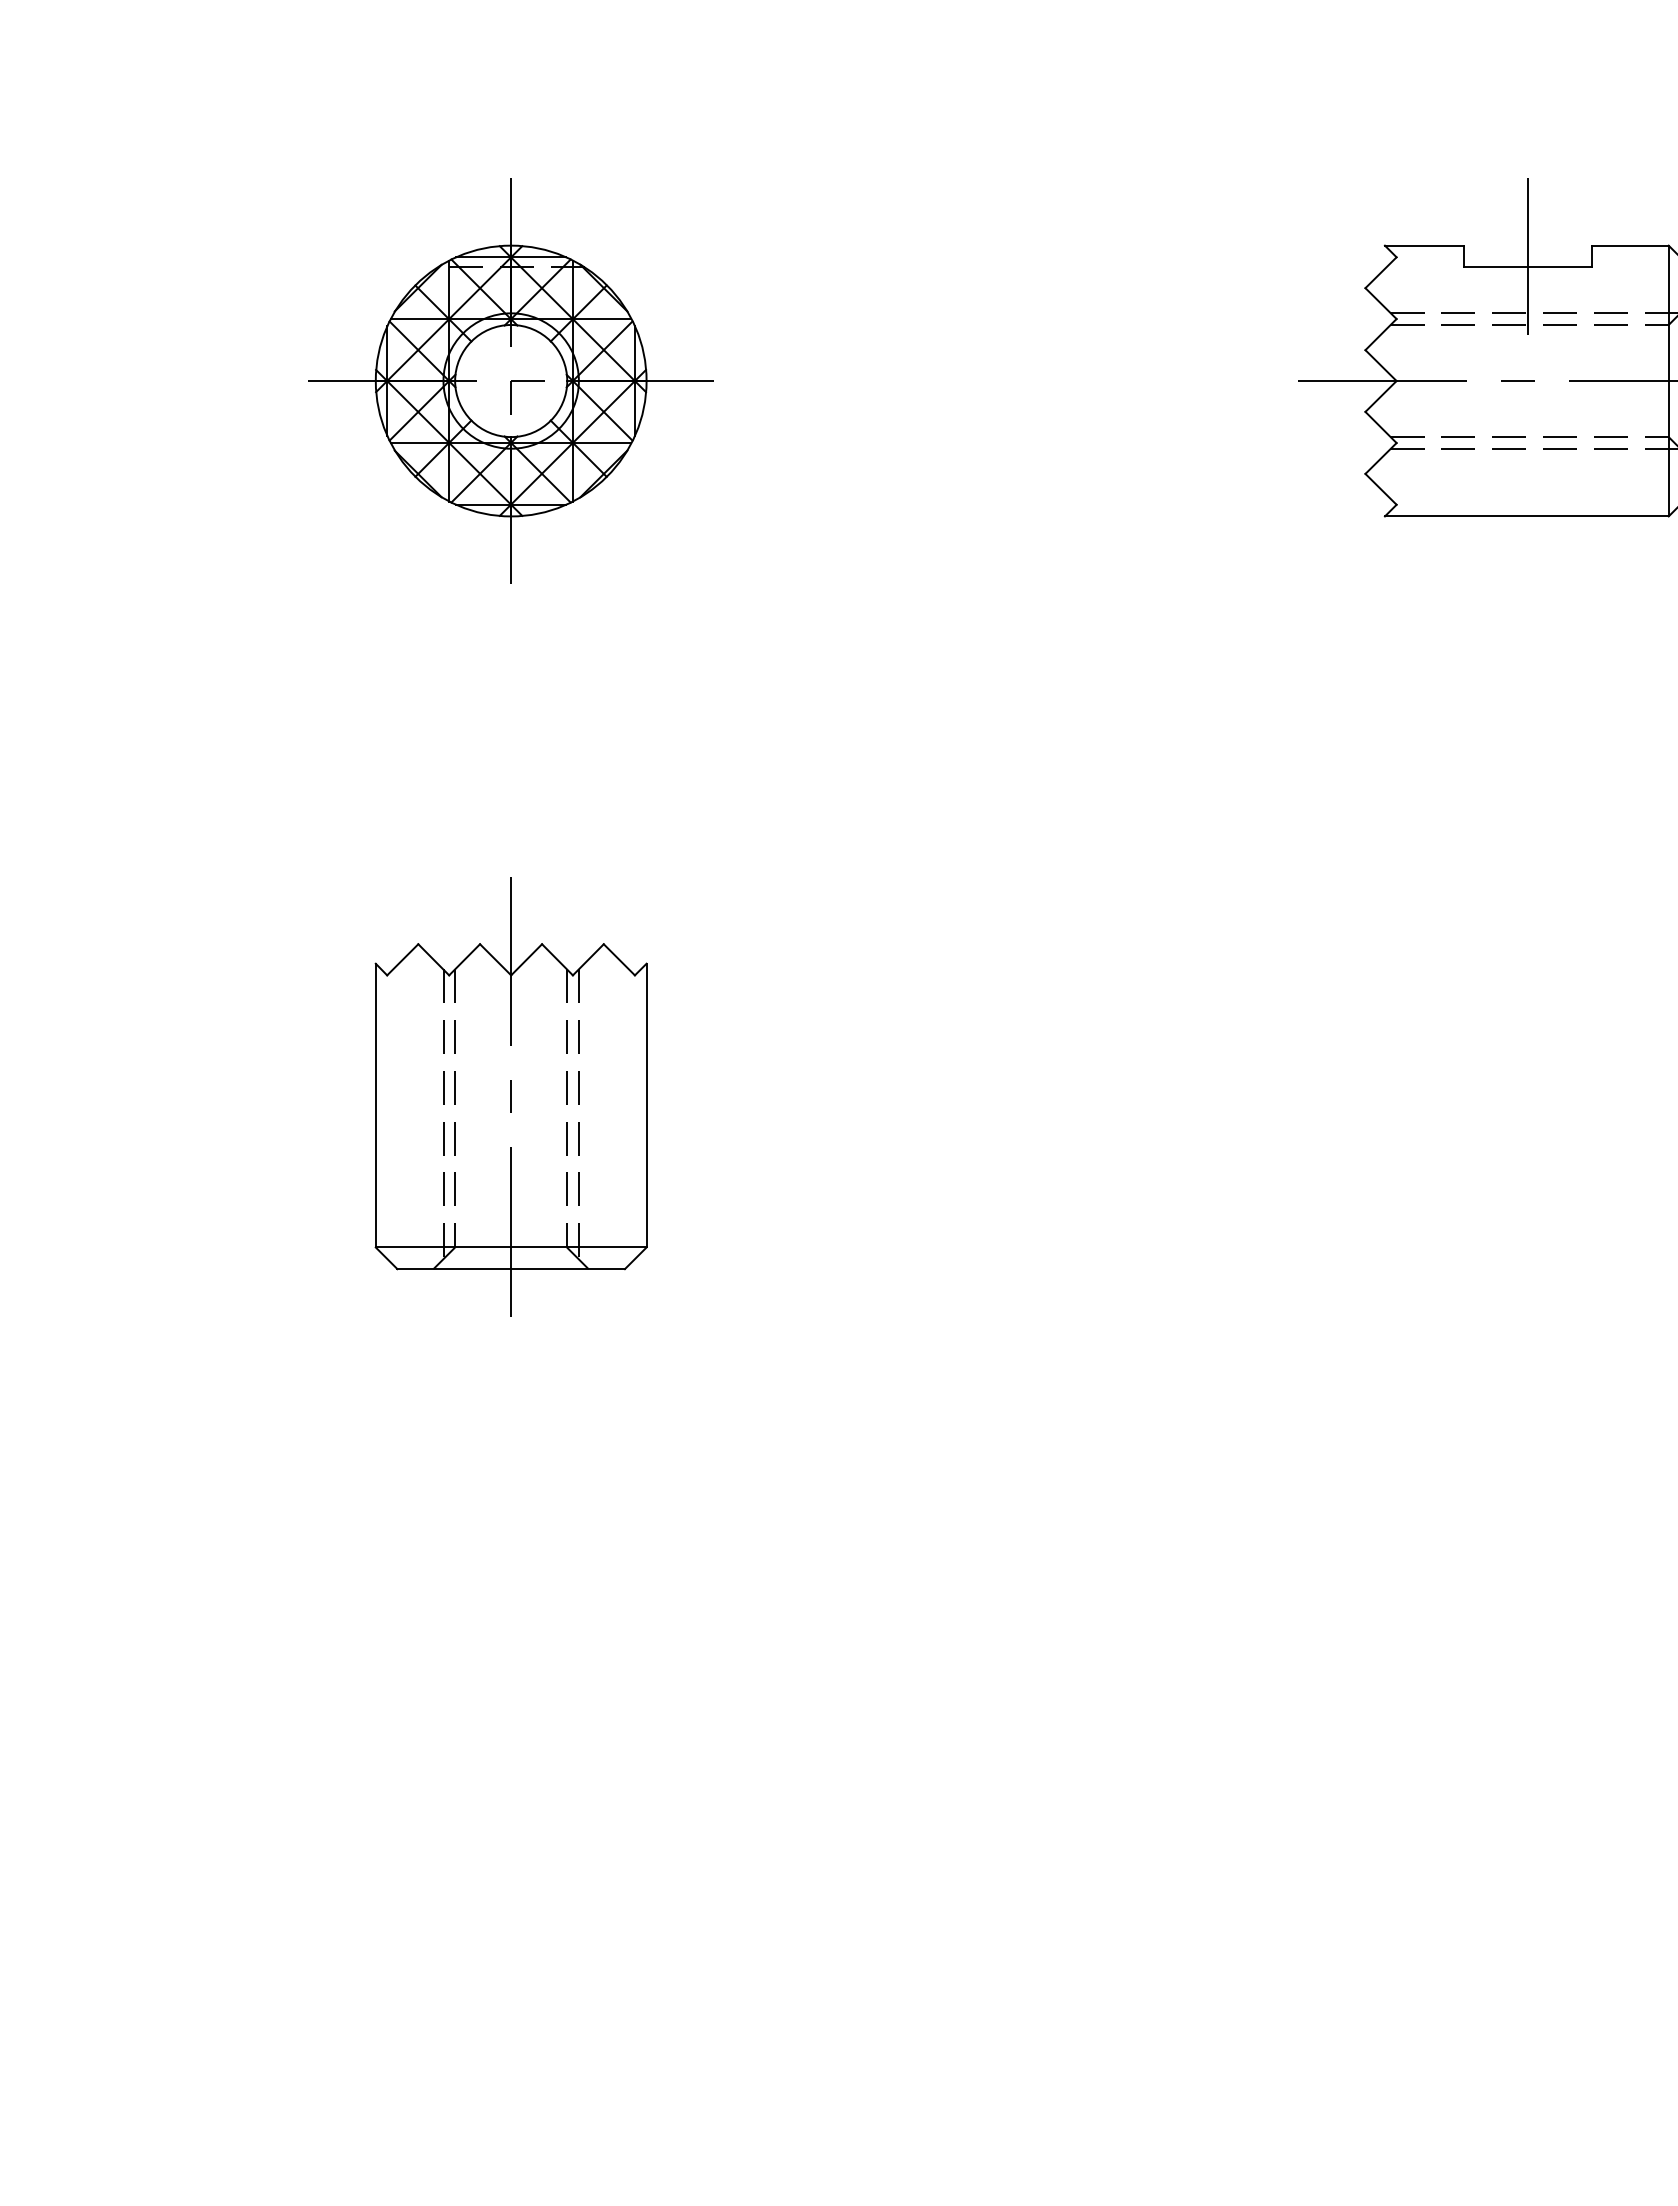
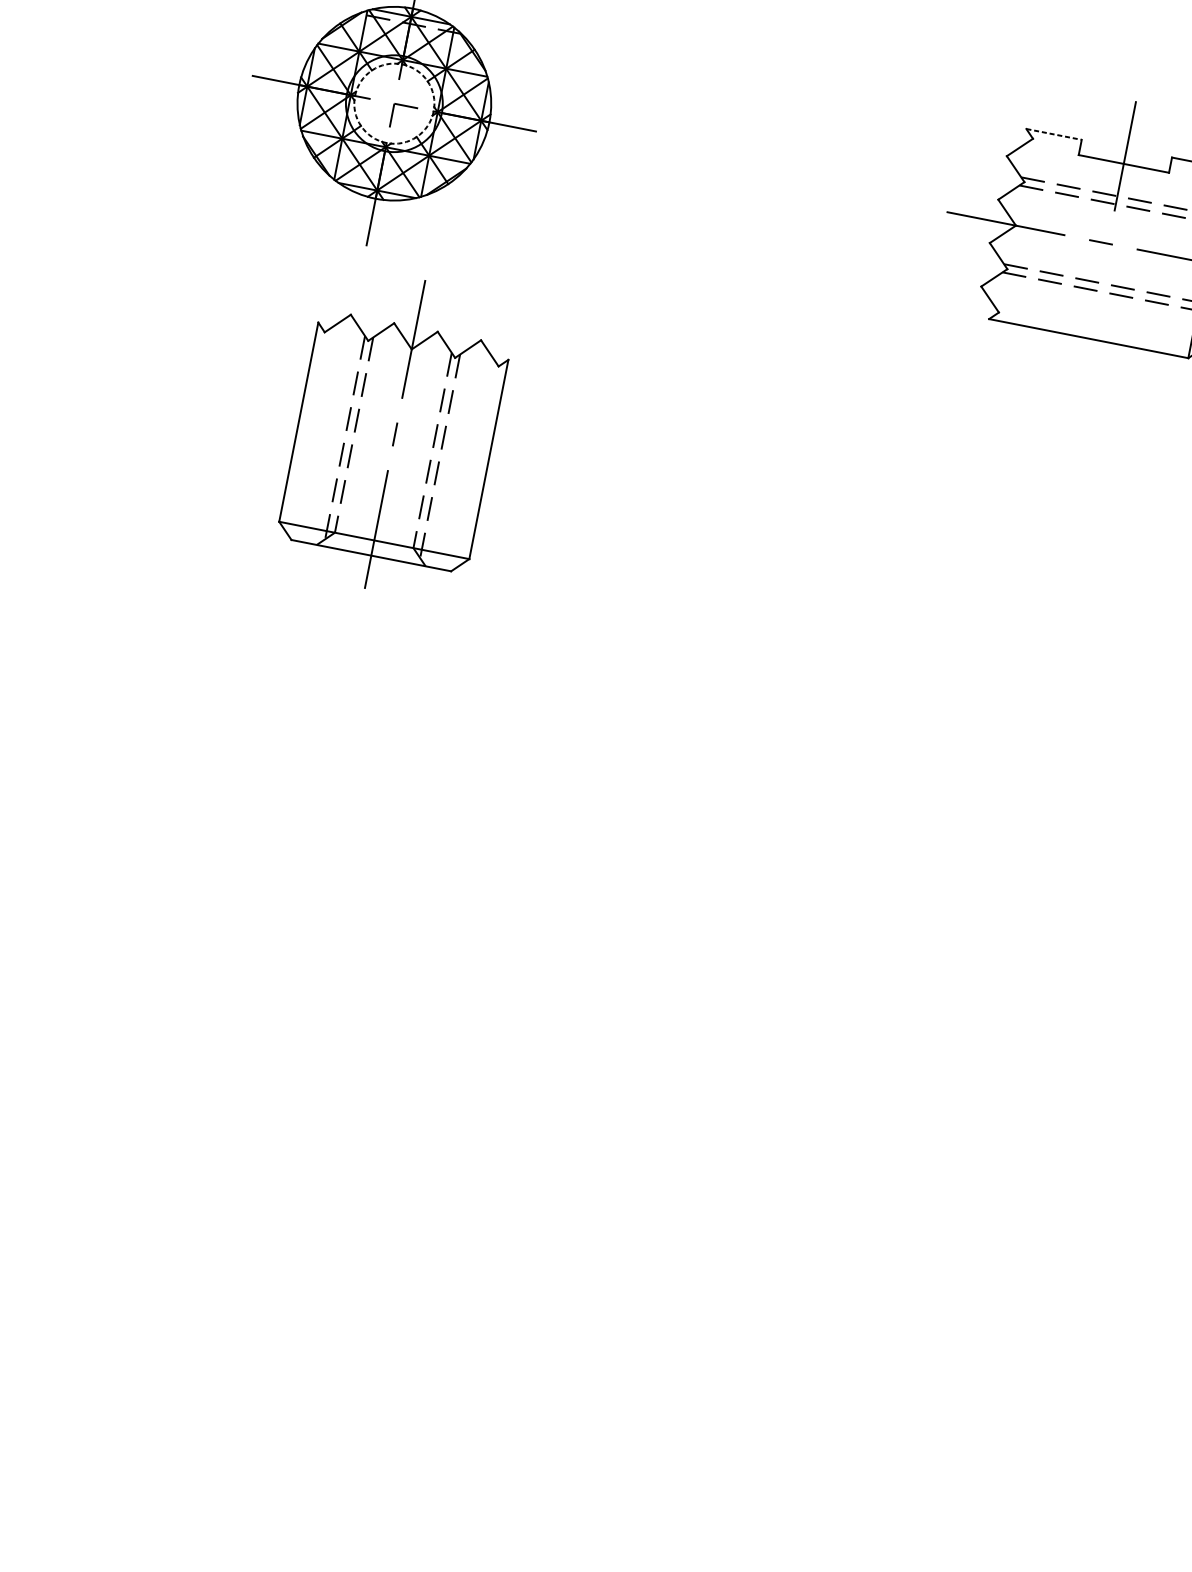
line: (1424, 245) -> (1054, 134), solid -> dashed
circle: (511, 381) -> (394, 104), solid -> dashed
part: (510, 1096) -> (394, 434), moved

